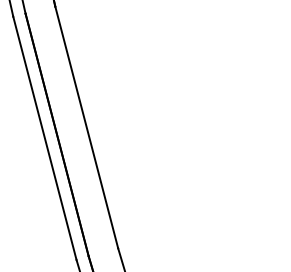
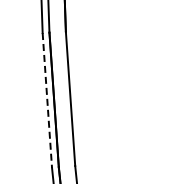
line: (45, 138) -> (47, 100), solid -> dashed

